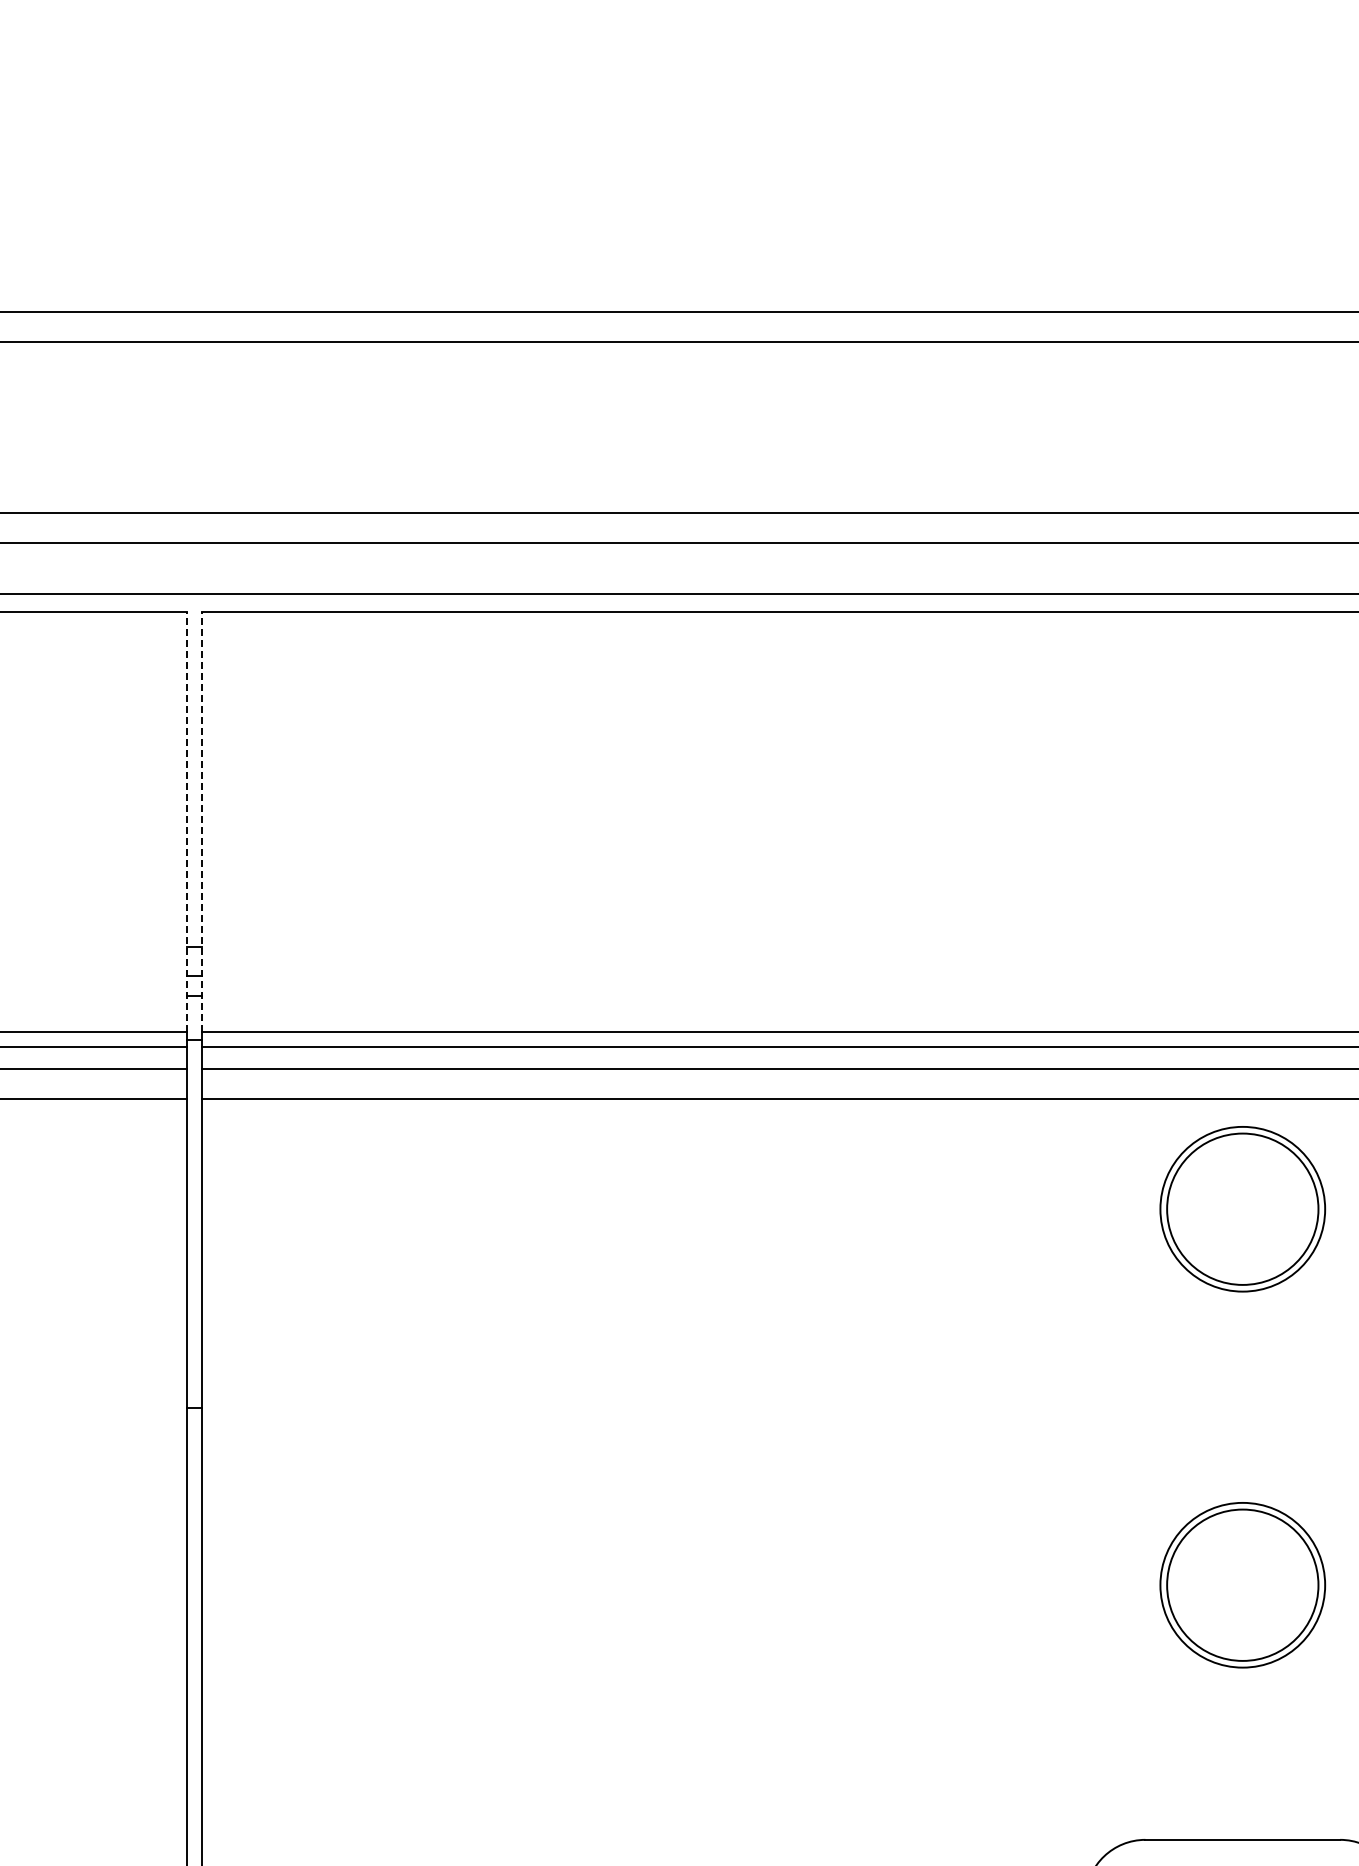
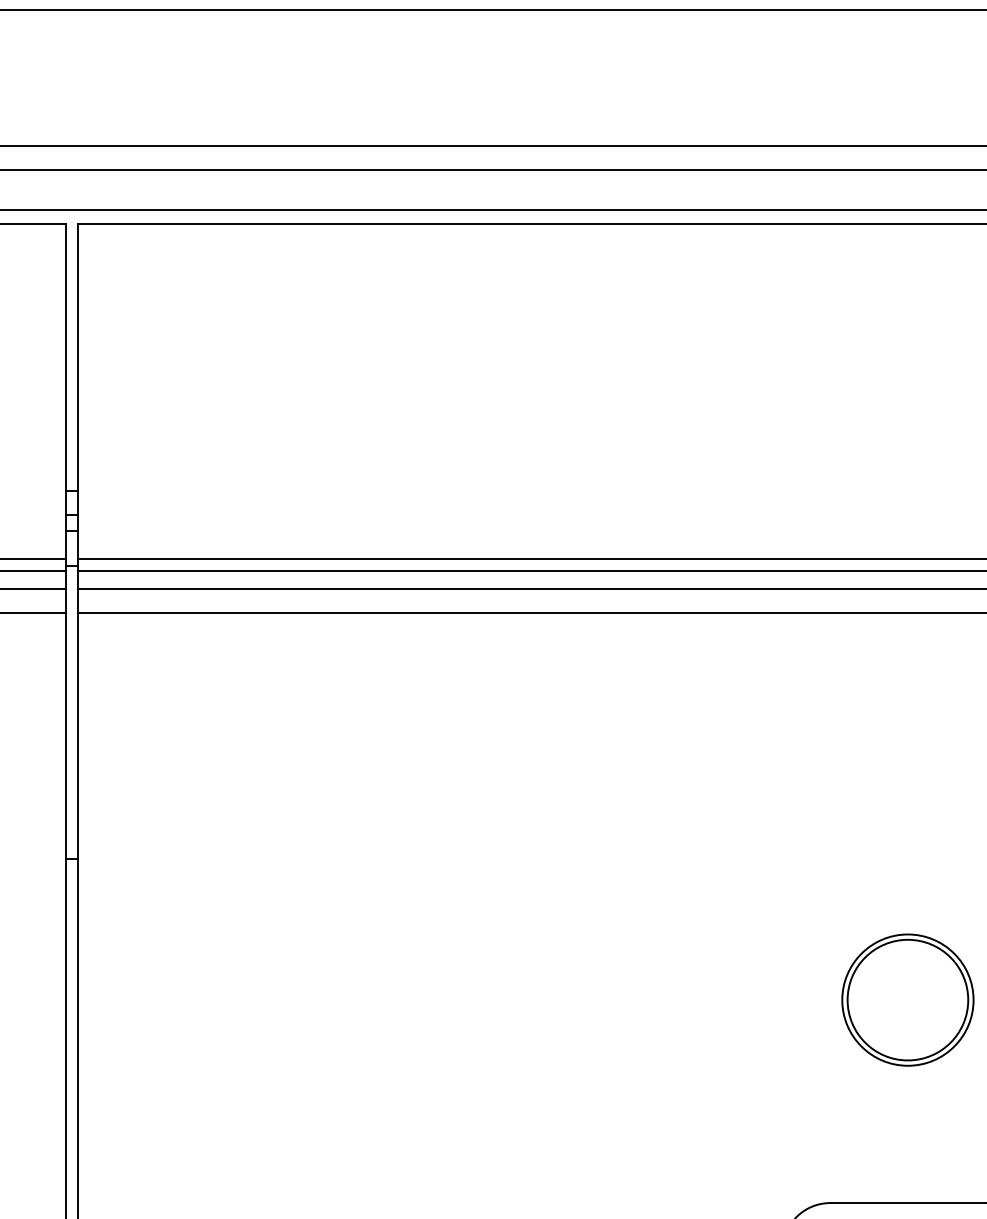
line: (186, 821) -> (66, 391), dashed -> solid
line: (201, 821) -> (78, 391), dashed -> solid
part: (1242, 1209) -> (907, 700), removed

